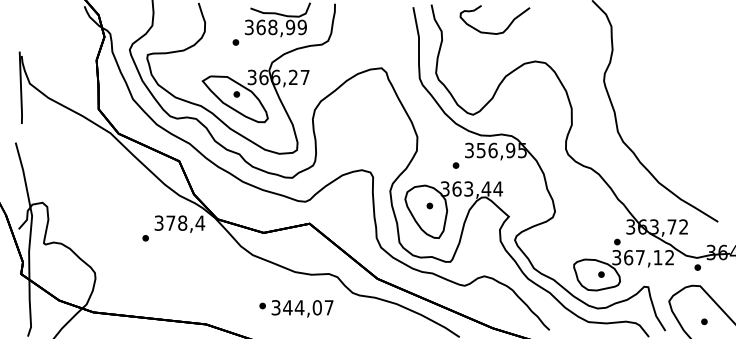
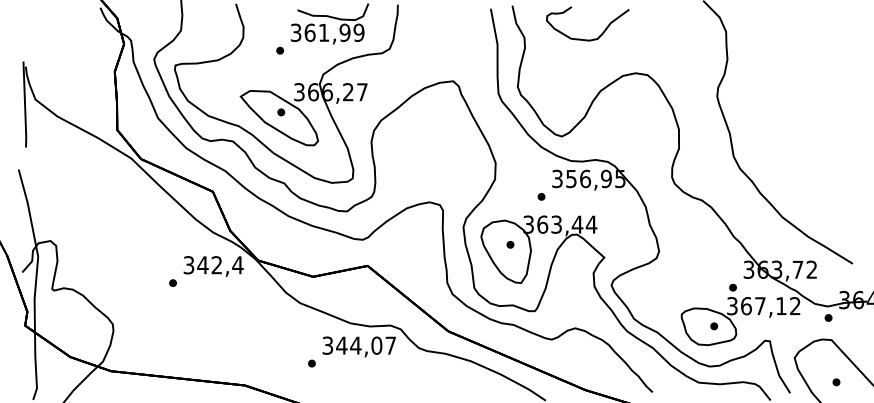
text: (272, 27) -> (323, 32), 368,99 -> 361,99
text: (176, 223) -> (209, 265), 378,4 -> 342,4
text: (301, 308) -> (358, 346), moved

